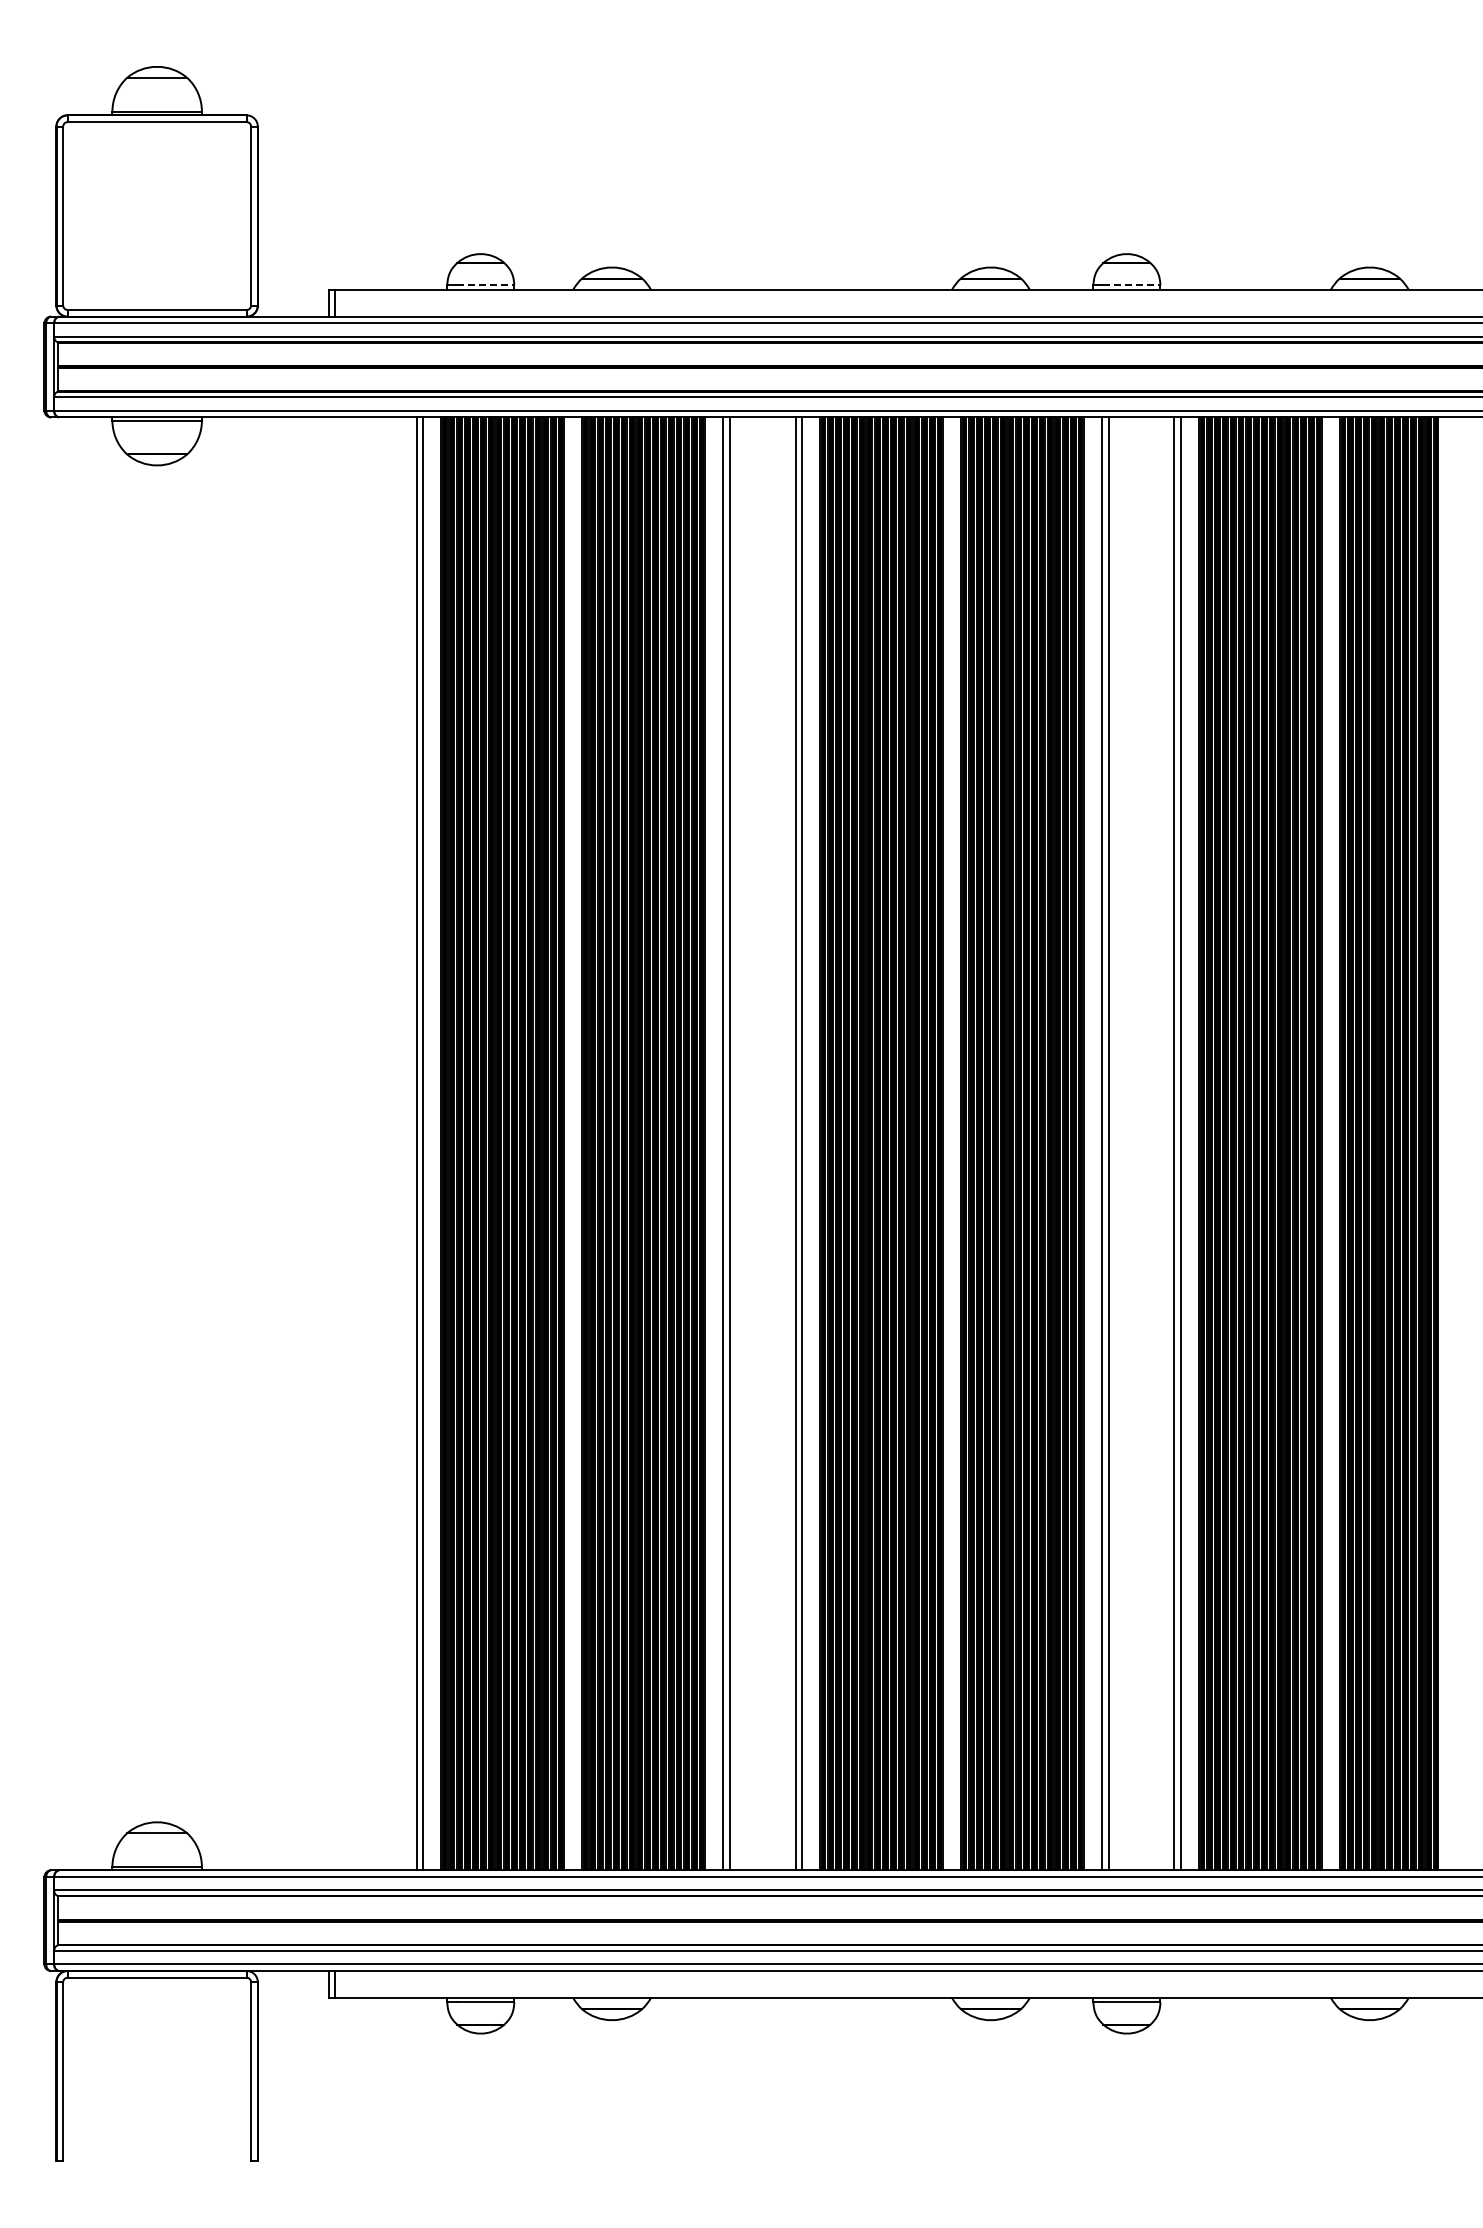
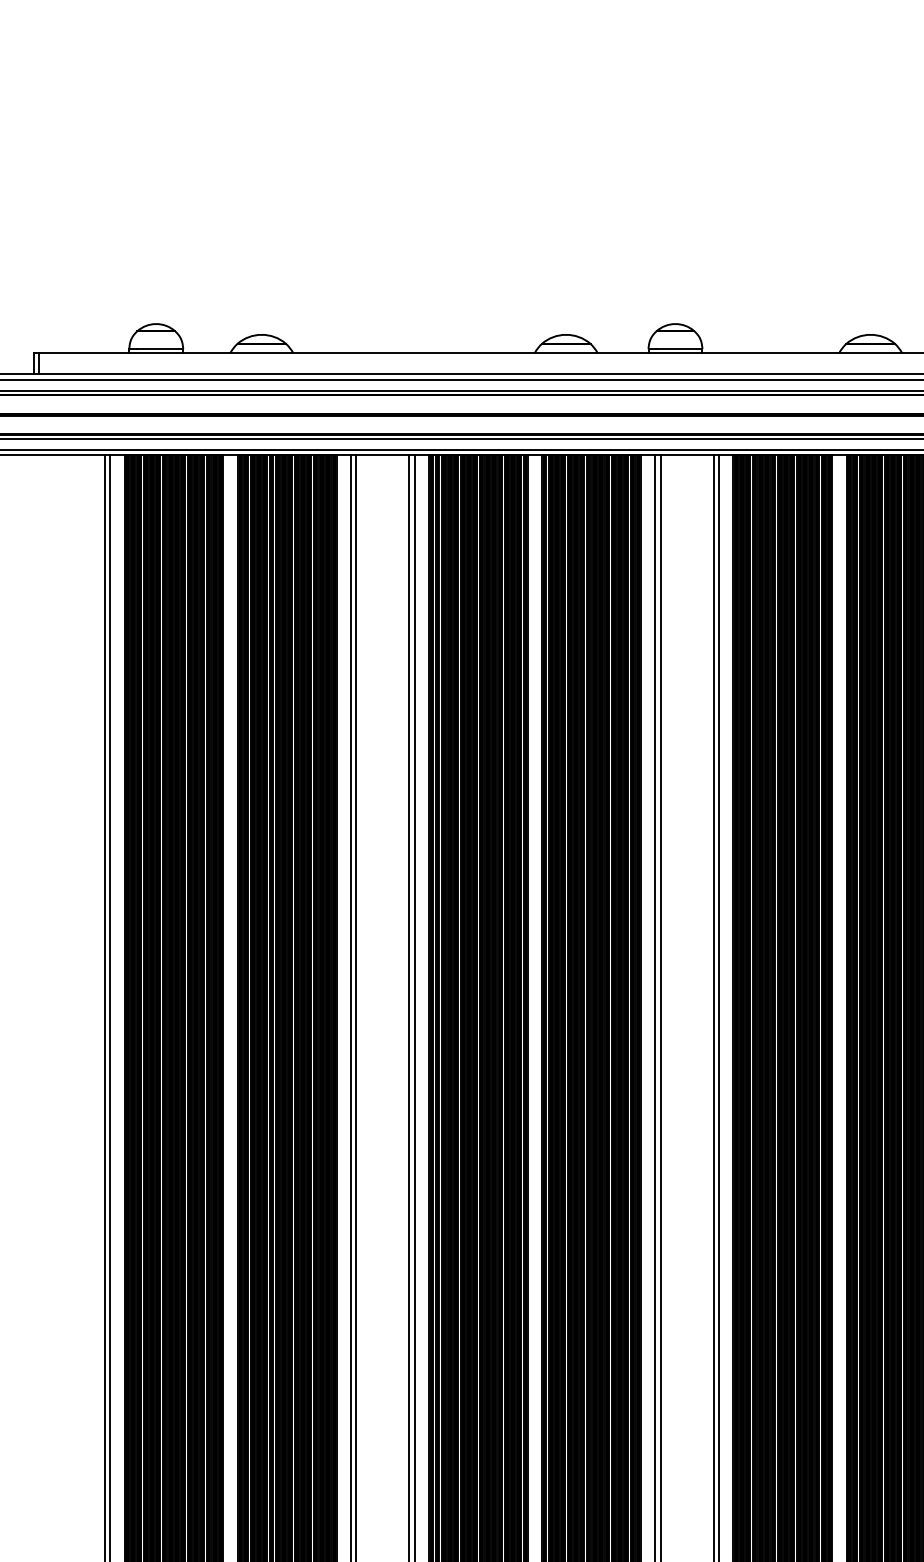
line: (485, 285) -> (160, 349), dashed -> solid
line: (1131, 285) -> (679, 349), dashed -> solid

